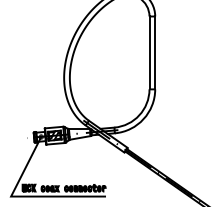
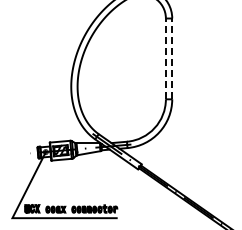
line: (149, 52) -> (165, 58), solid -> dashed
line: (155, 52) -> (172, 58), solid -> dashed

